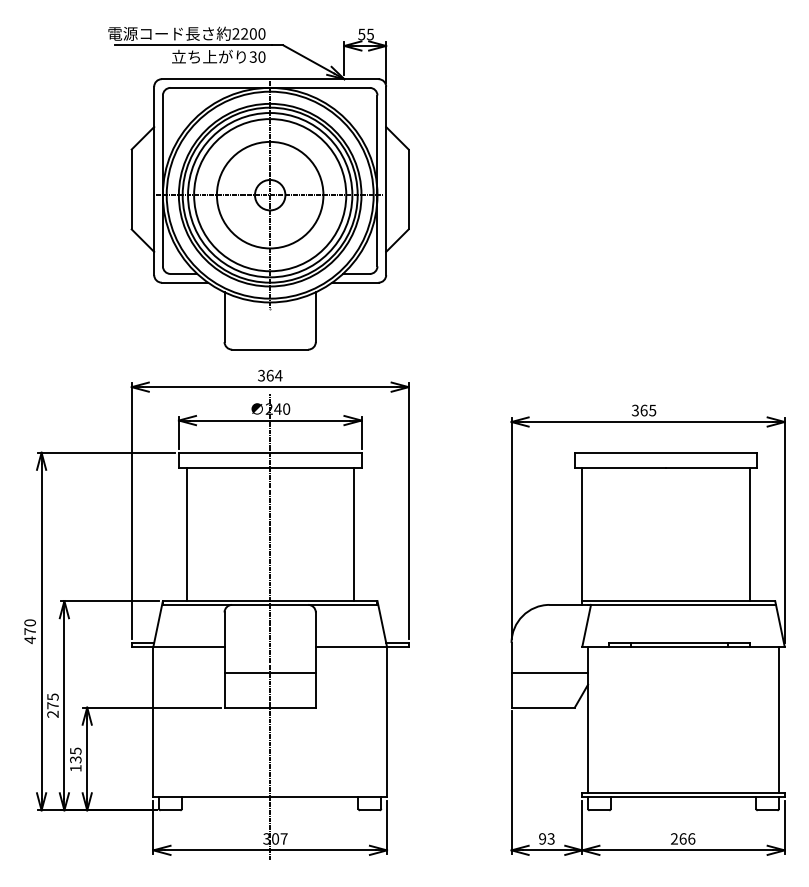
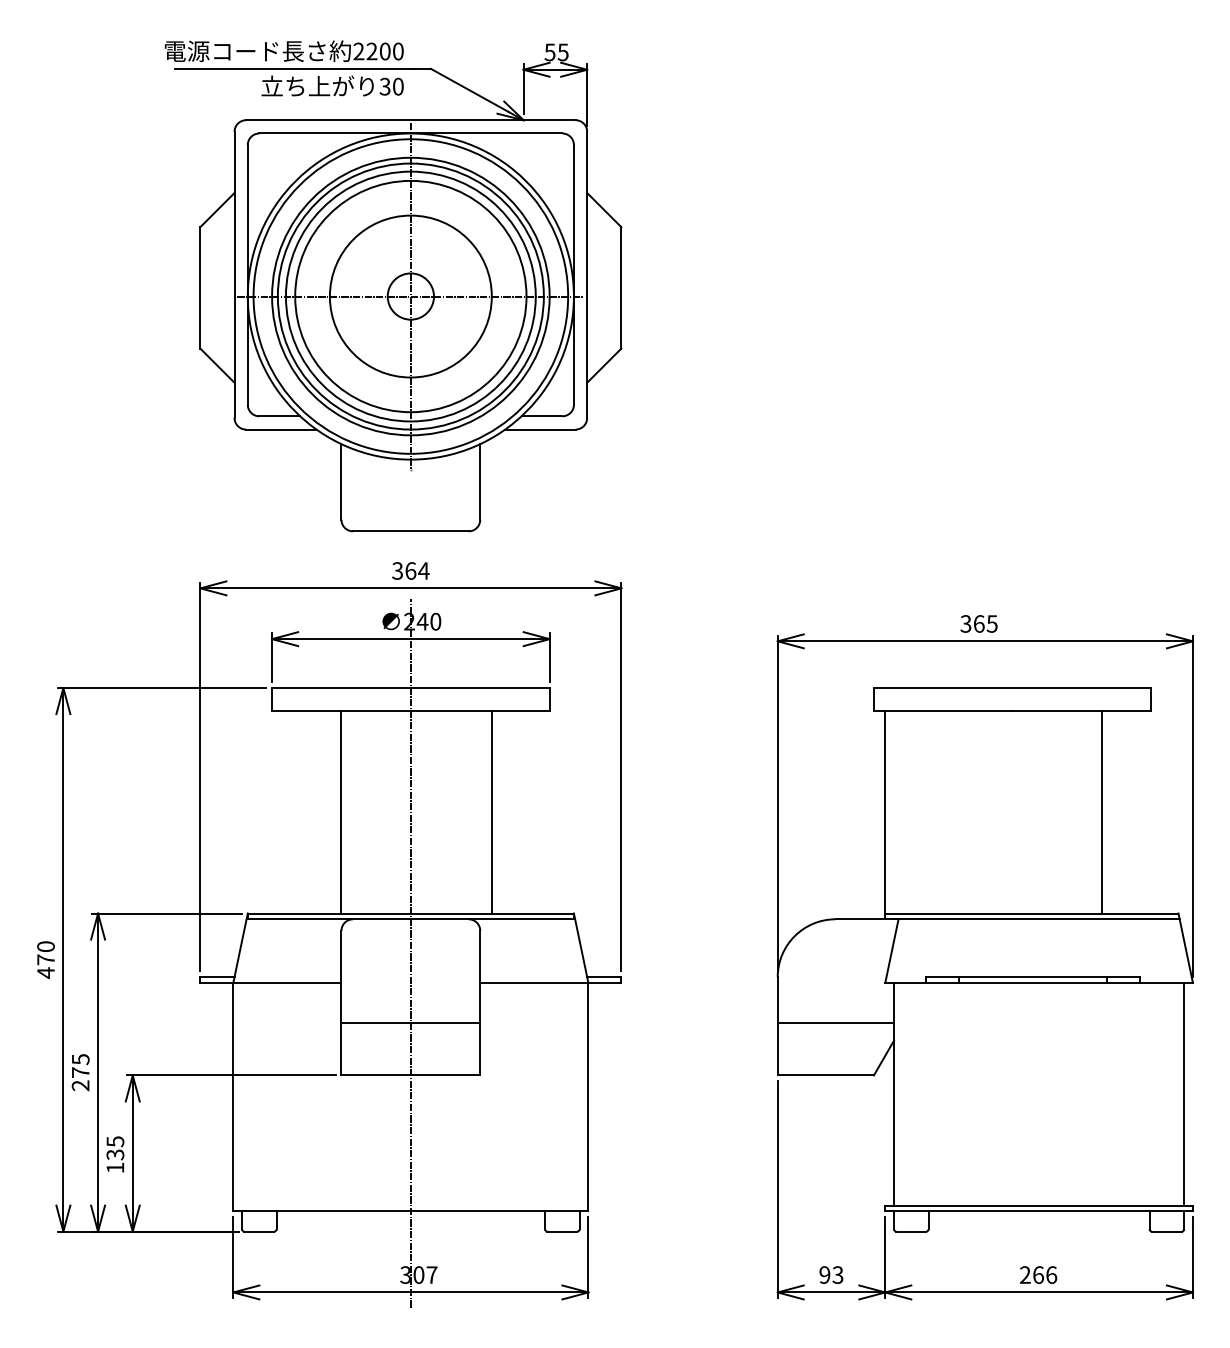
line: (186, 534) -> (341, 812), moved
line: (353, 534) -> (491, 812), moved
line: (749, 534) -> (1101, 812), moved

